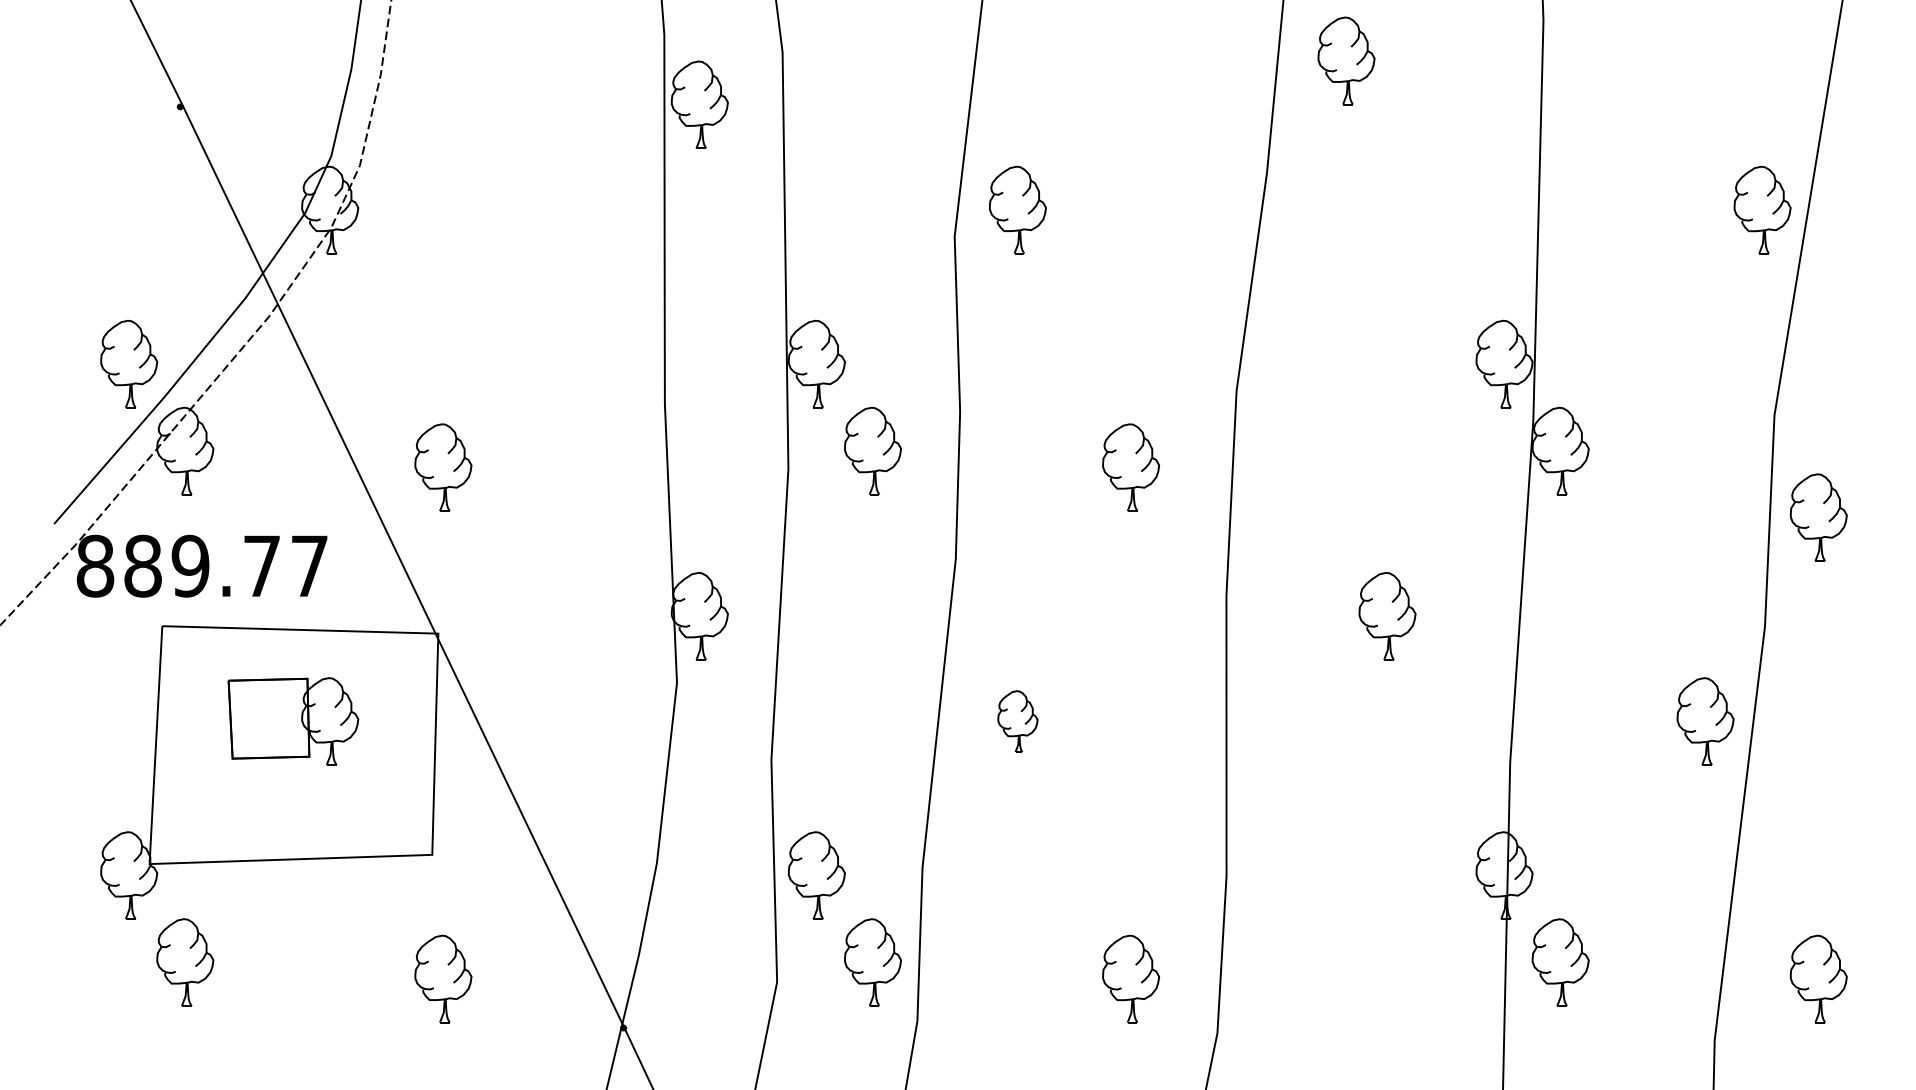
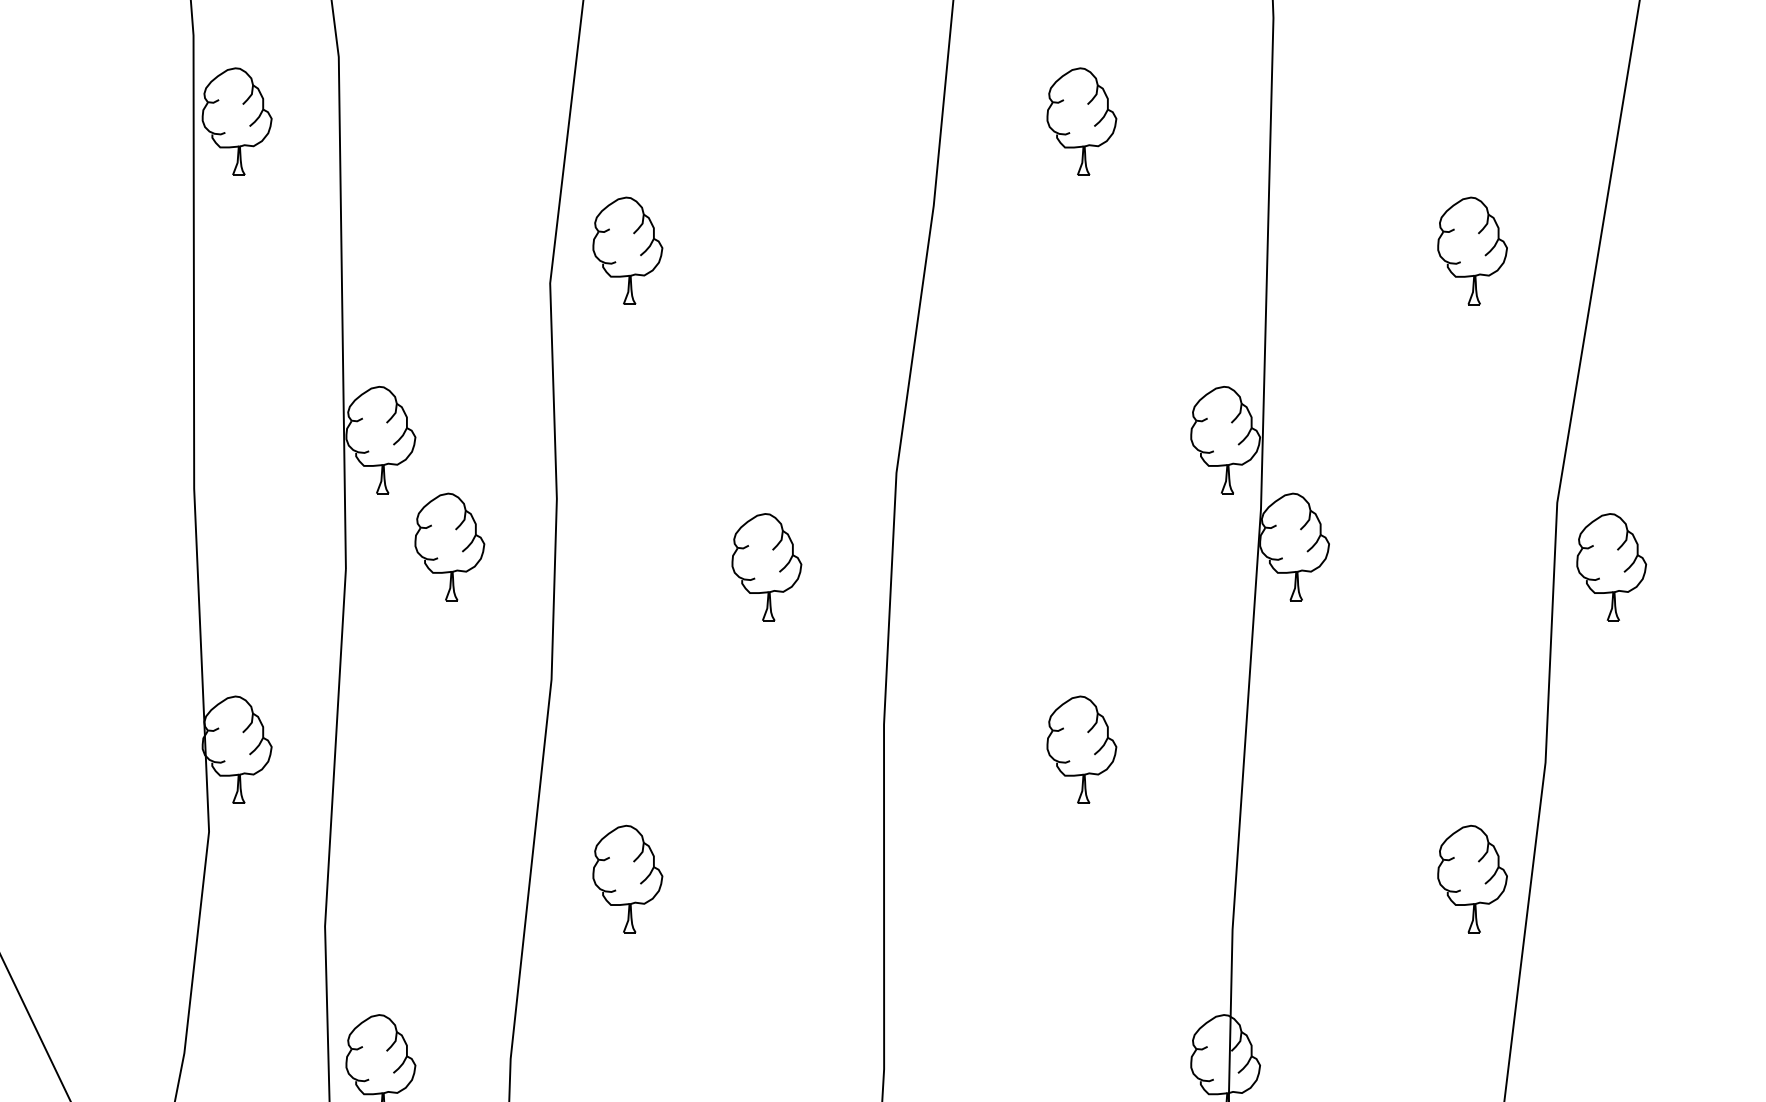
part: (1346, 60) -> (1081, 121), moved
part: (1762, 209) -> (1472, 250), moved
part: (1818, 517) -> (1611, 567), moved
part: (1017, 721) -> (627, 879), size x1.43

